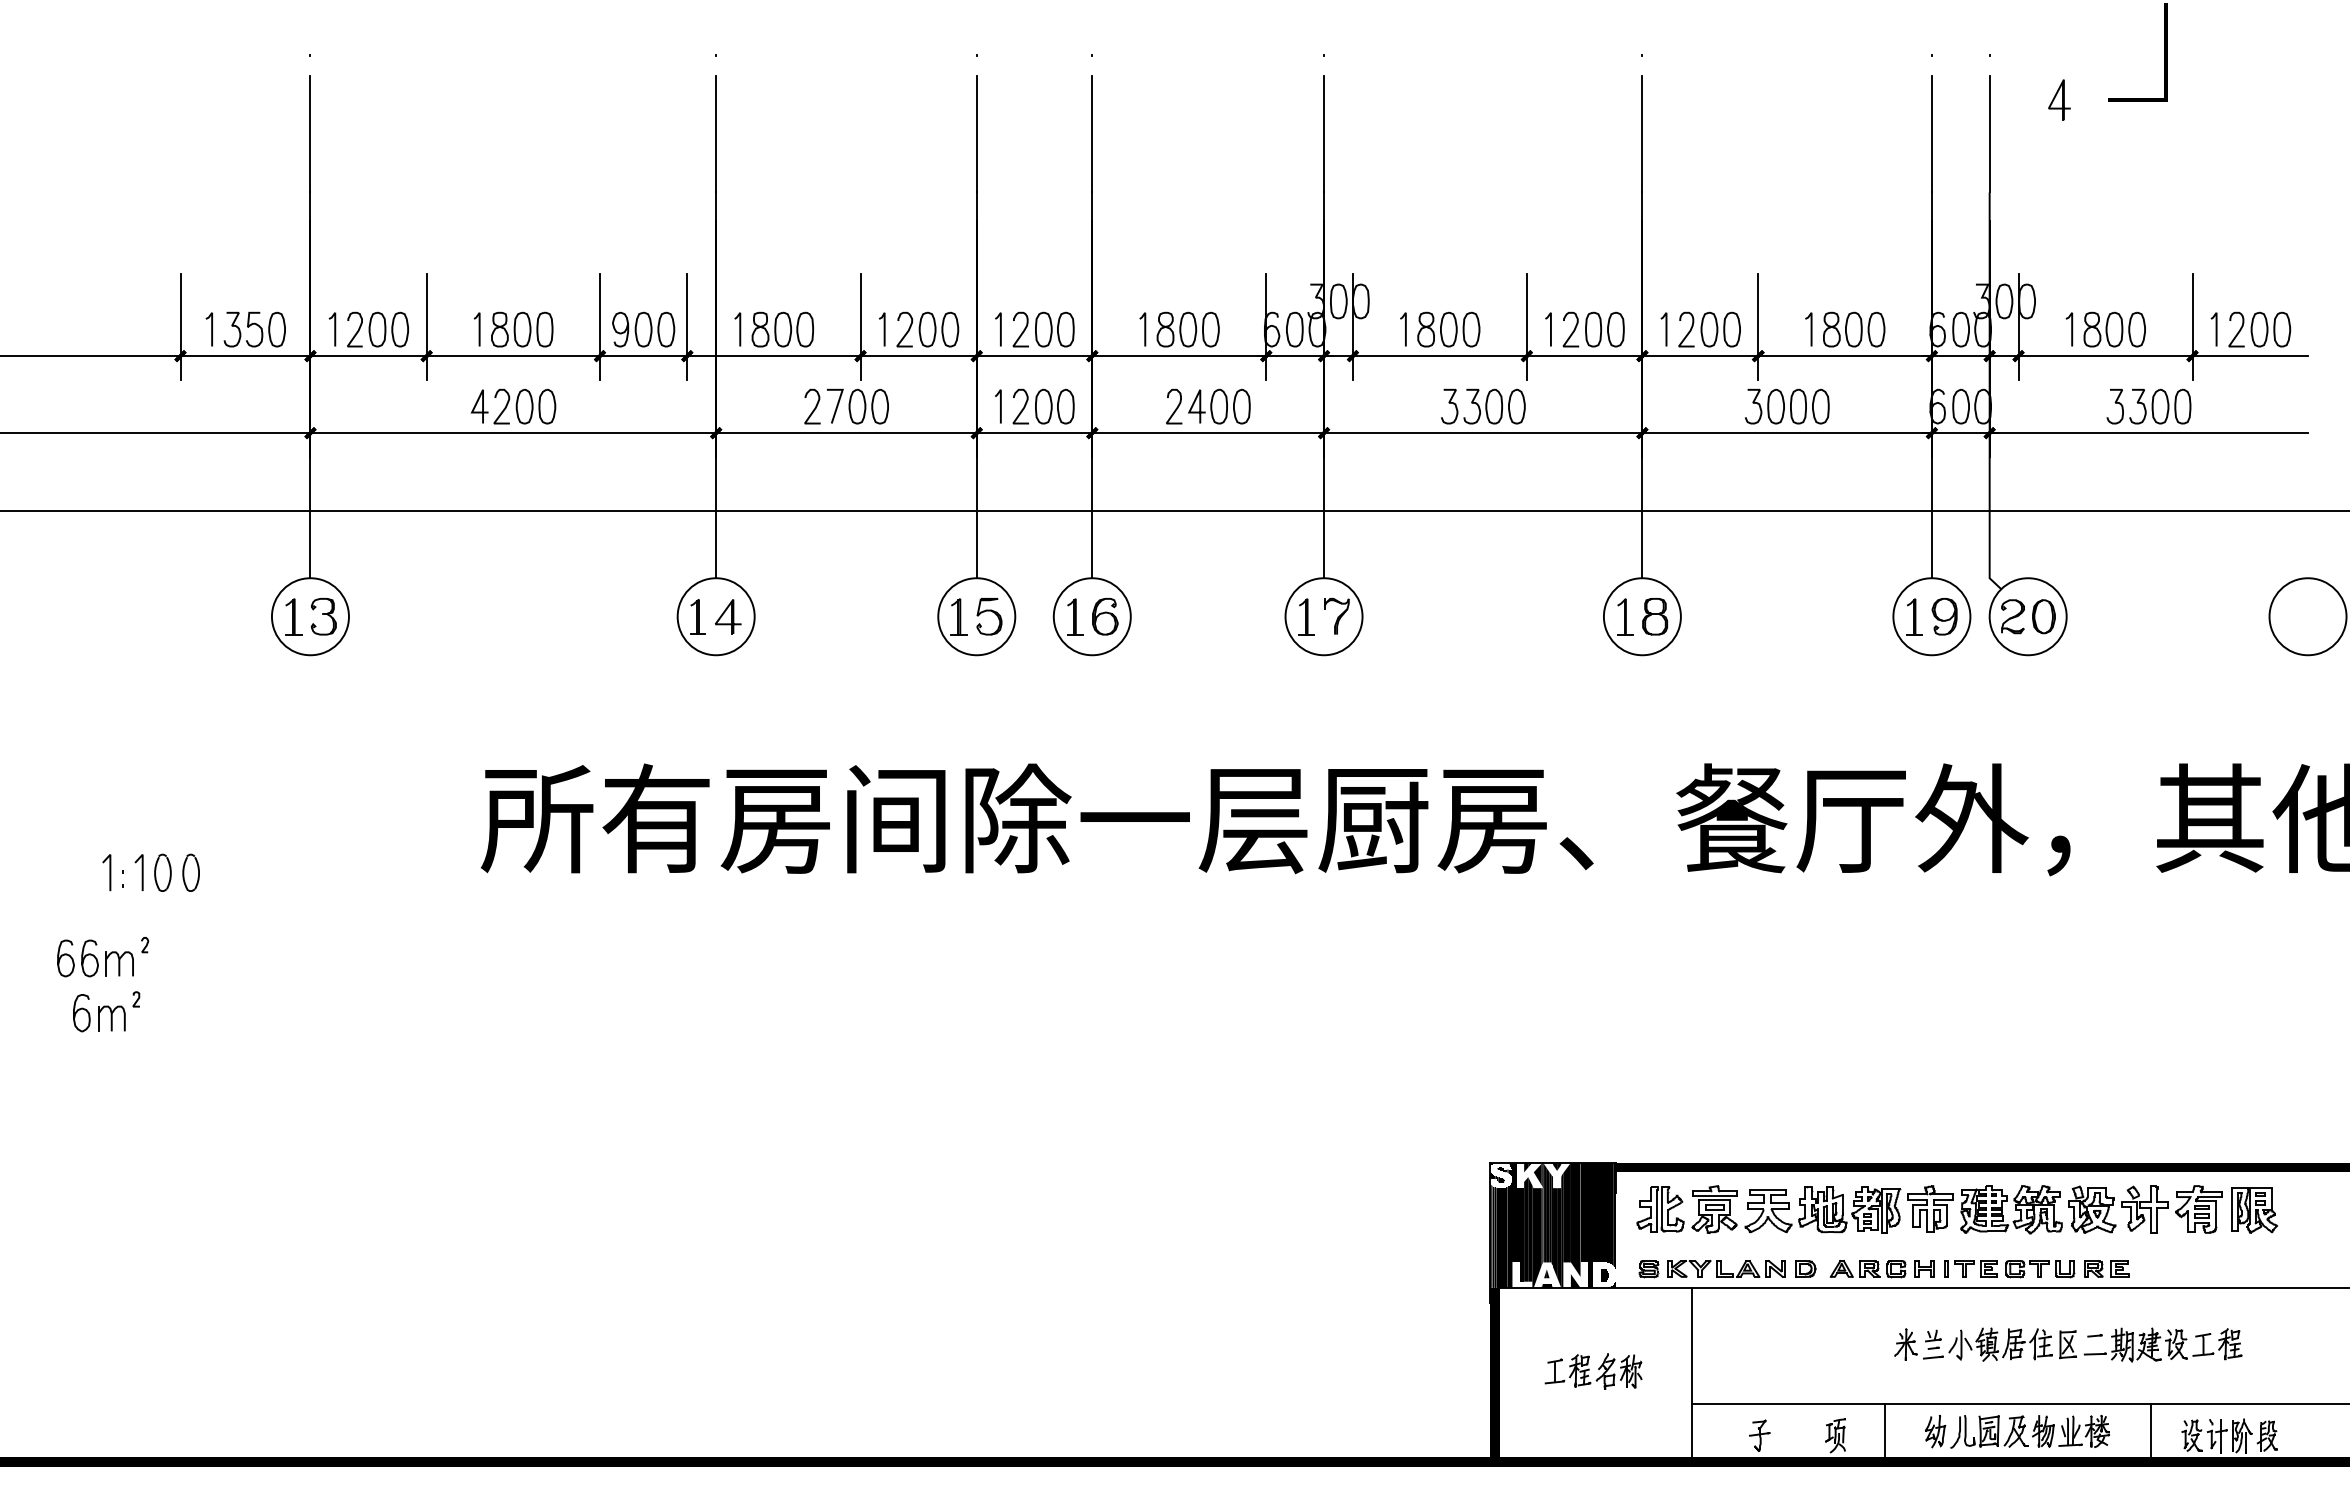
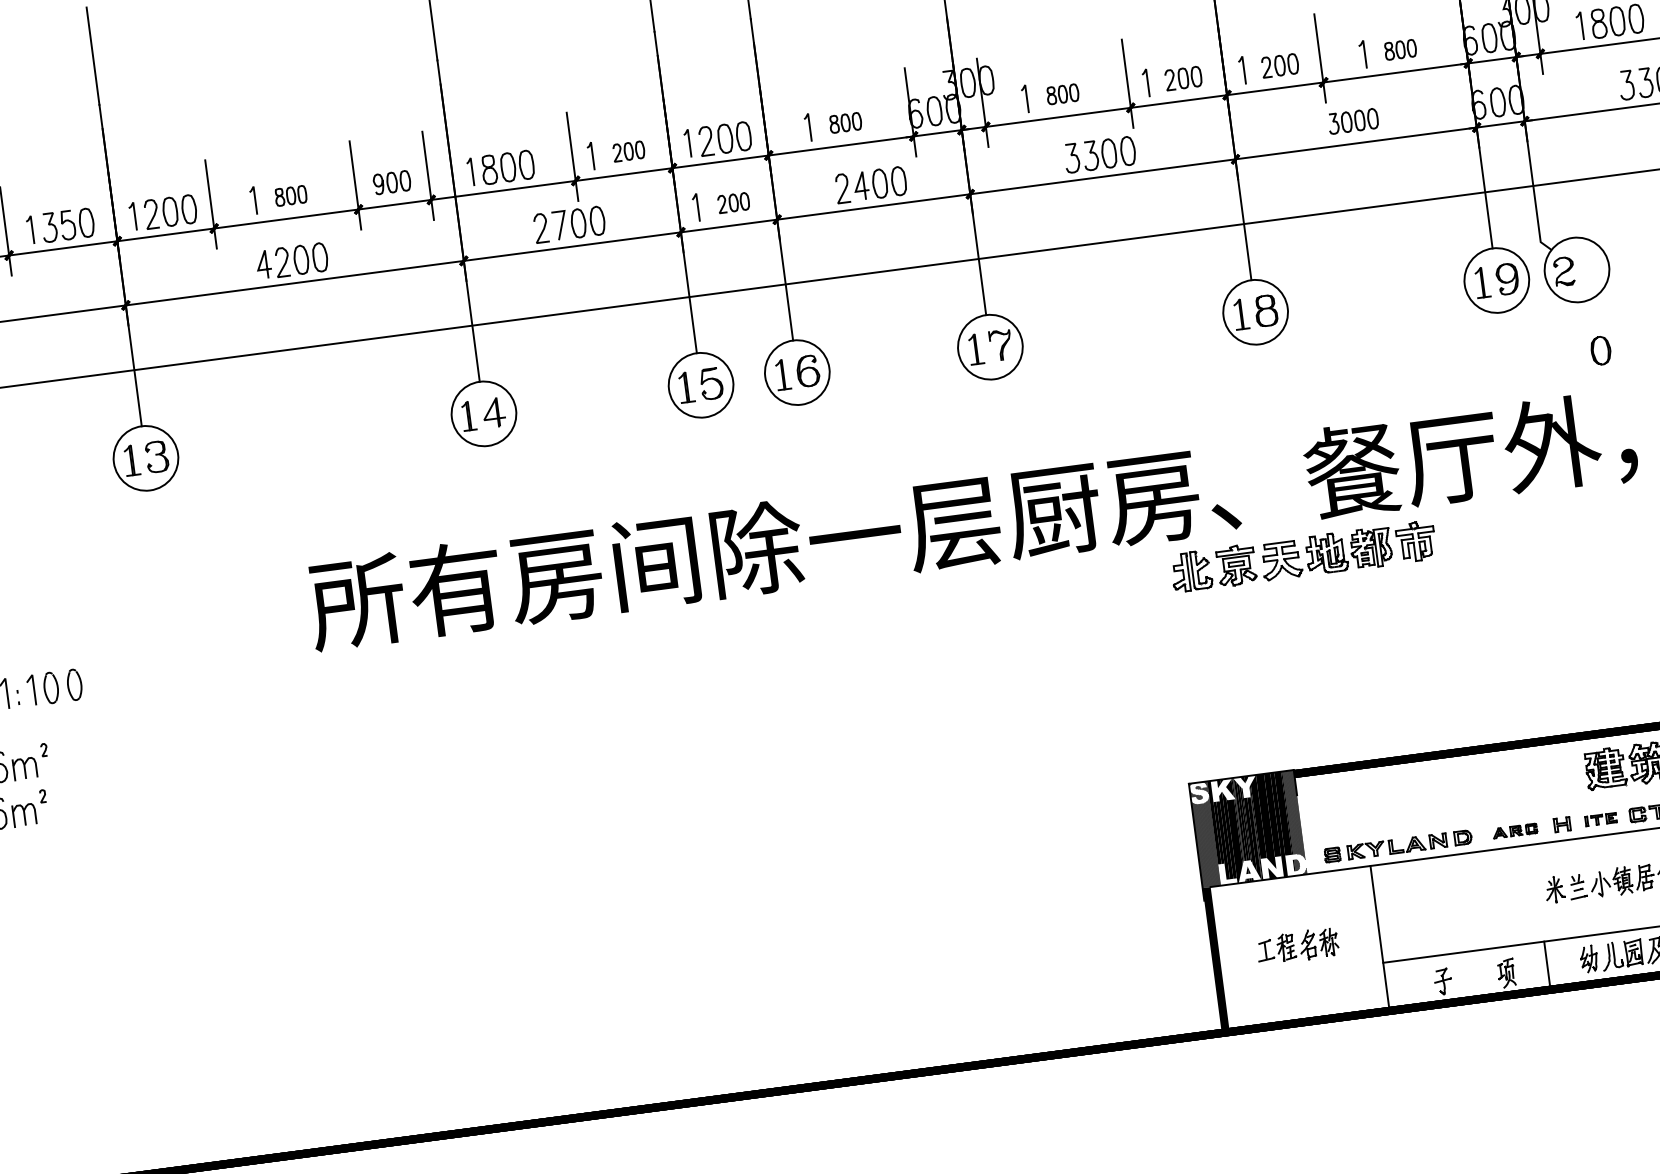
part: (522, 329) -> (291, 195), size x0.6
part: (643, 329) -> (391, 182), size x0.7
part: (927, 329) -> (628, 151), size x0.6
part: (1187, 329) -> (845, 122), size x0.6
part: (1448, 329) -> (1062, 94), size x0.6
part: (1593, 329) -> (1183, 78), size x0.7
part: (1709, 329) -> (1280, 65), size x0.7
part: (1854, 329) -> (1400, 49), size x0.6
part: (1043, 406) -> (733, 202), size x0.6
part: (1787, 406) -> (1353, 121), size x0.7
part: (2043, 616) -> (1600, 350), moved
part: (1794, 1209) -> (1303, 556), moved
part: (1970, 1268) -> (1600, 819), size x0.7
part: (1867, 1269) -> (1514, 831), size x0.7

